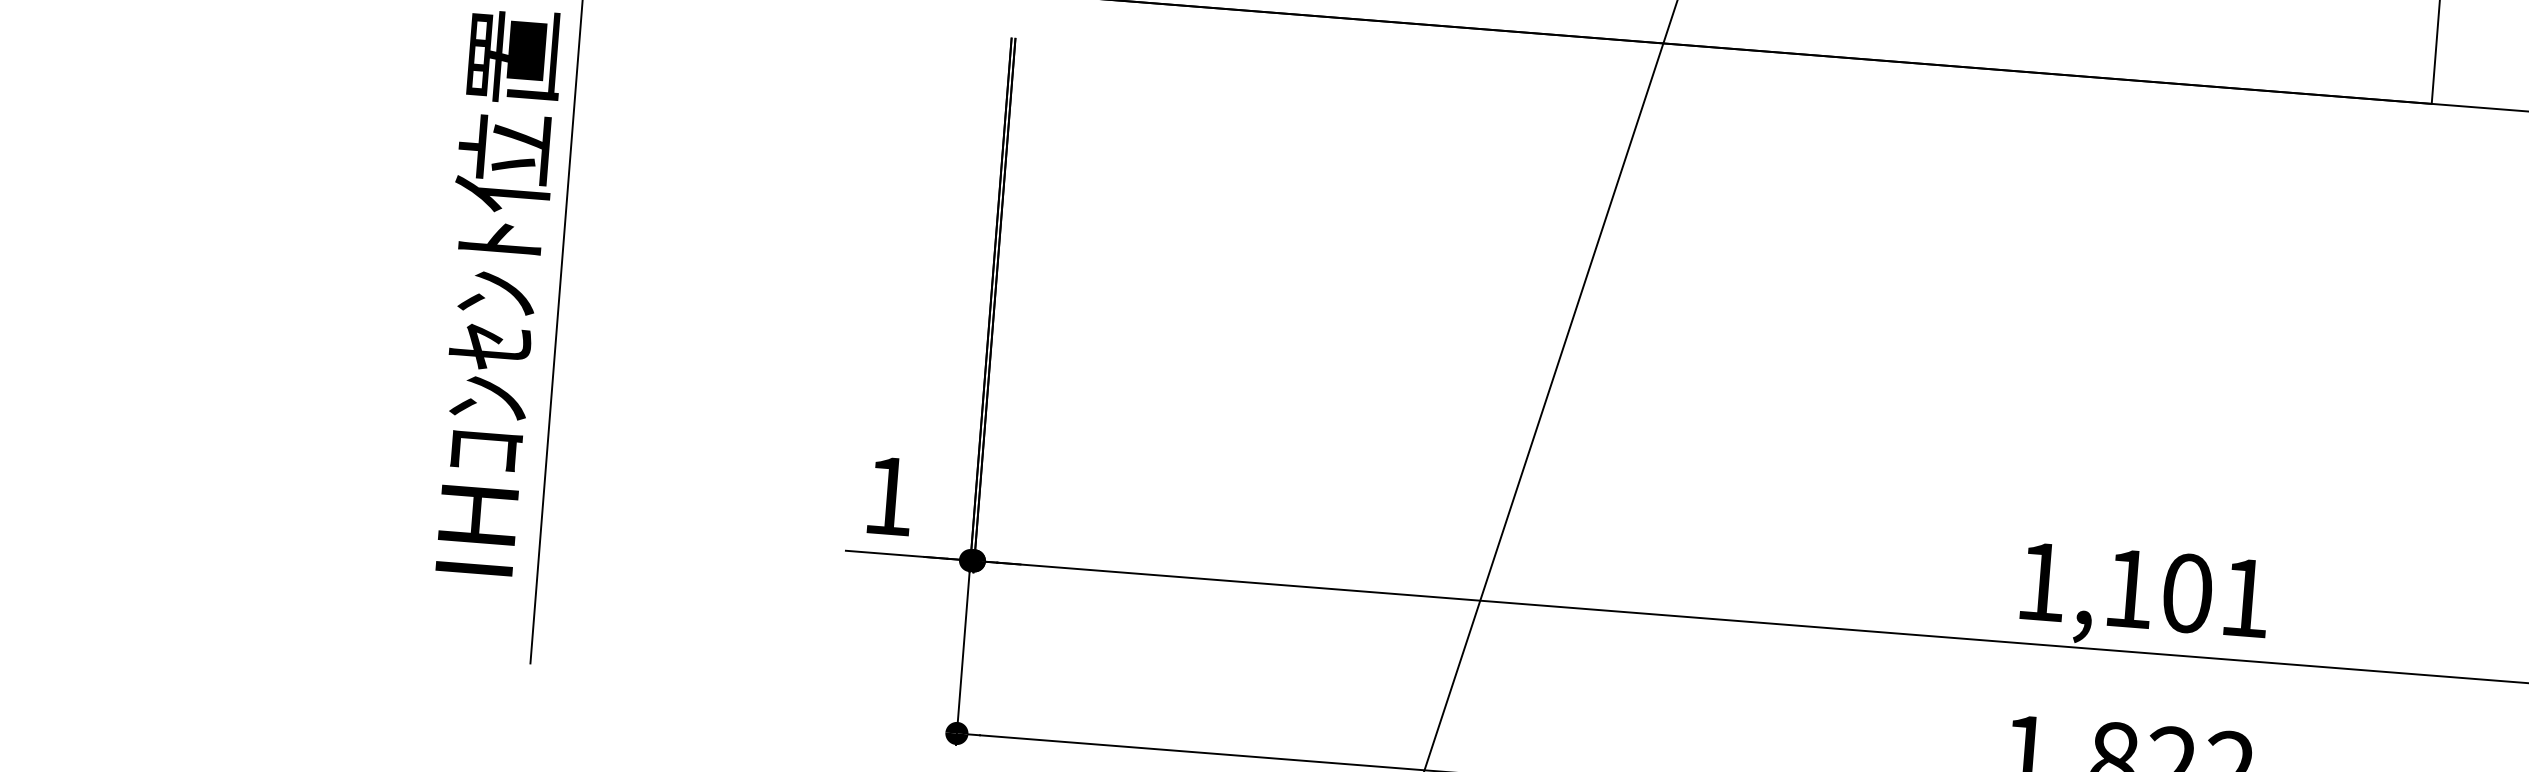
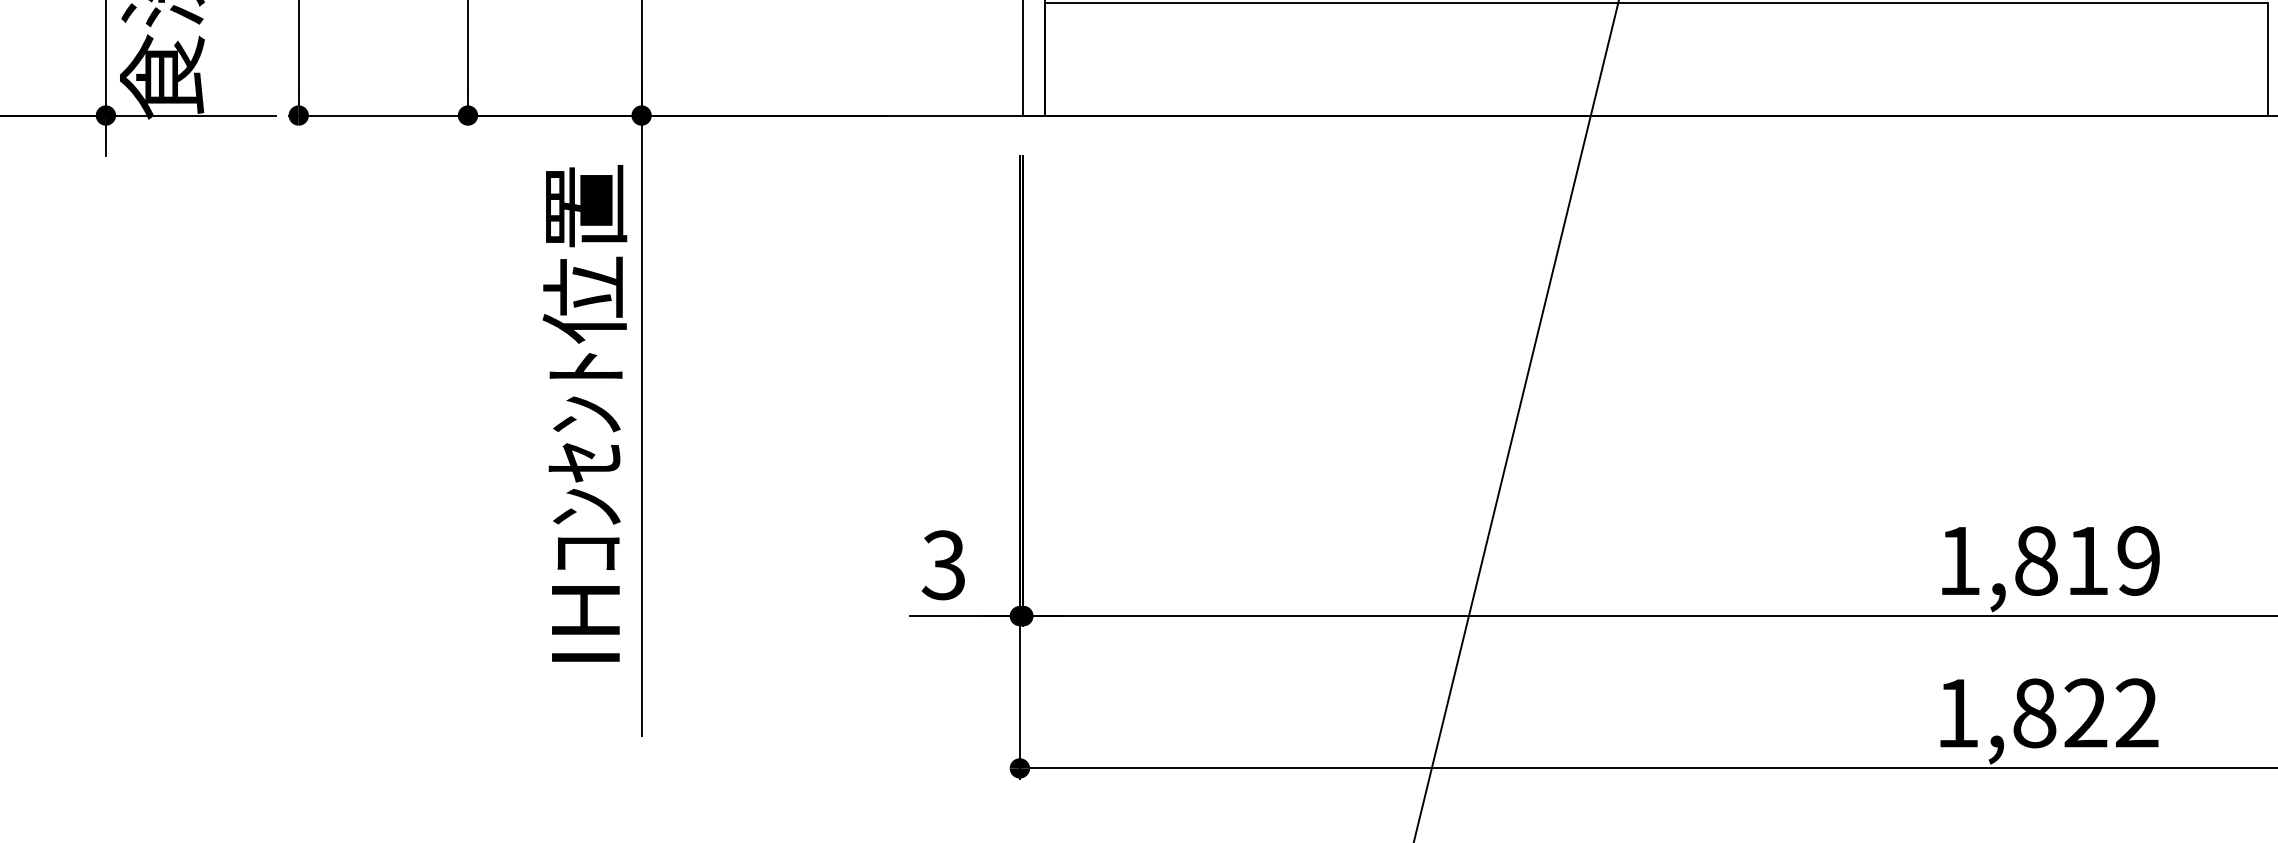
text: (887, 496) -> (942, 565), 1 -> 3
text: (2187, 592) -> (2087, 560), 1,101 -> 1,819

